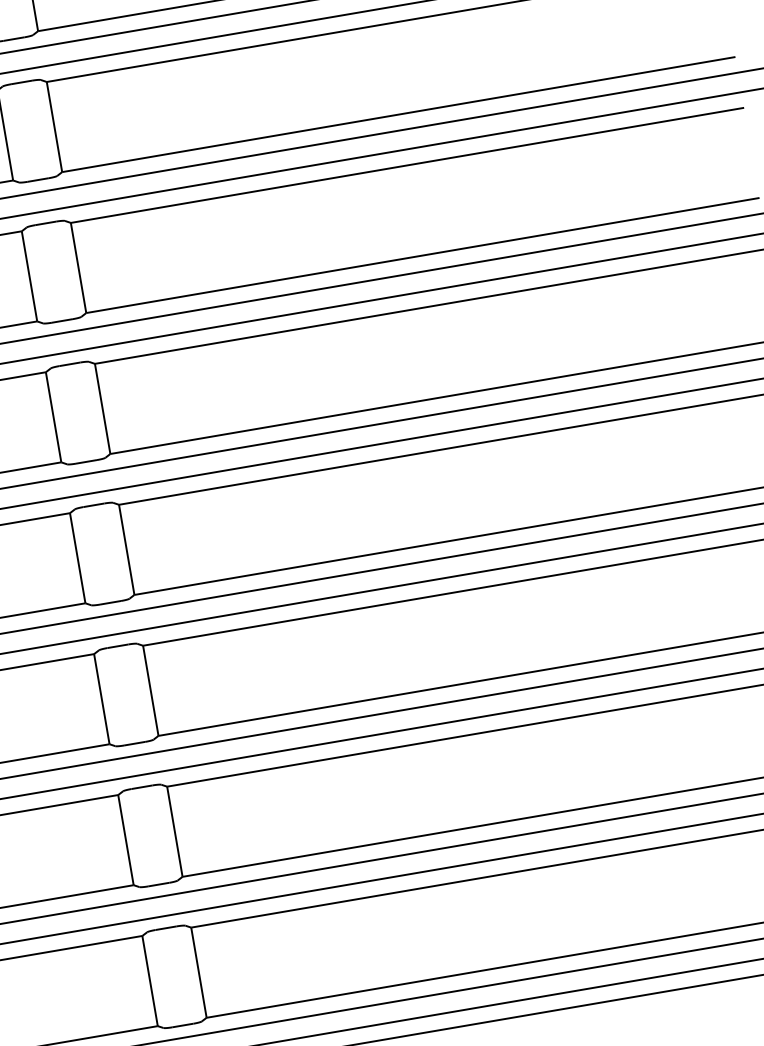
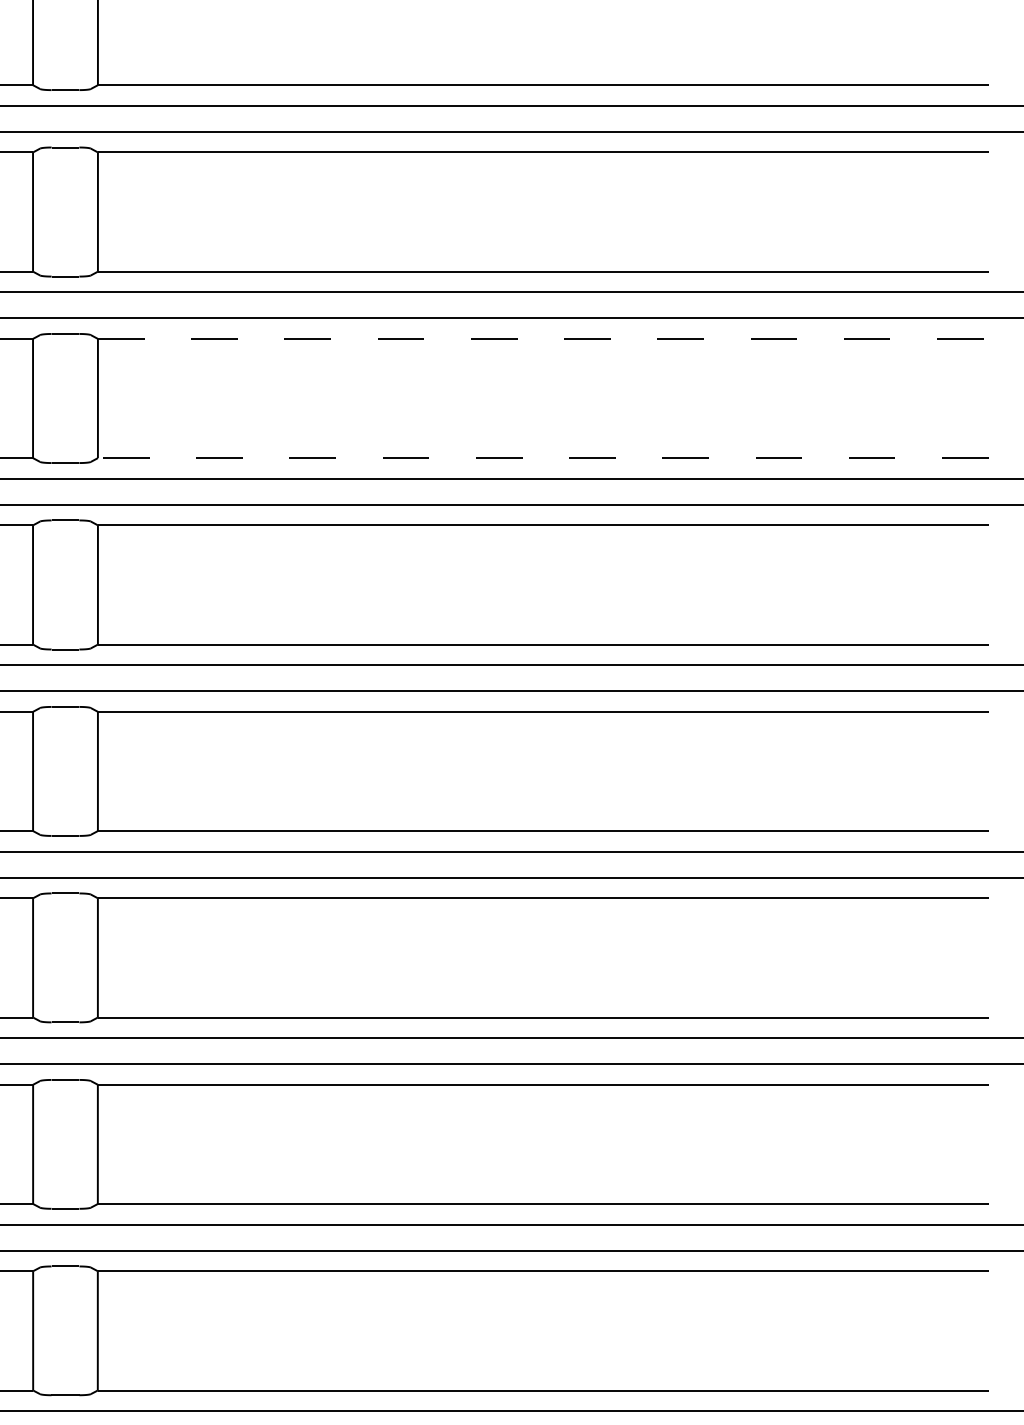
line: (407, 165) -> (543, 338), solid -> dashed
line: (422, 255) -> (542, 458), solid -> dashed

